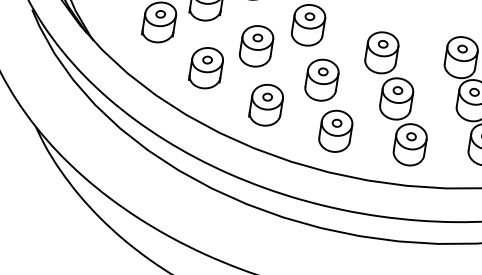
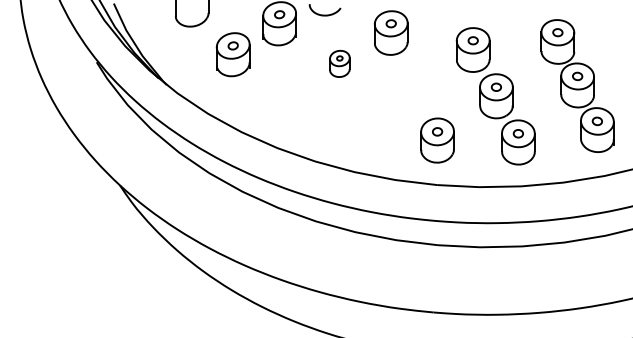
part: (256, 45) -> (339, 63), size x0.6
part: (206, 67) -> (290, 94), removed
part: (322, 79) -> (414, 88), removed
part: (266, 105) -> (359, 124), removed

